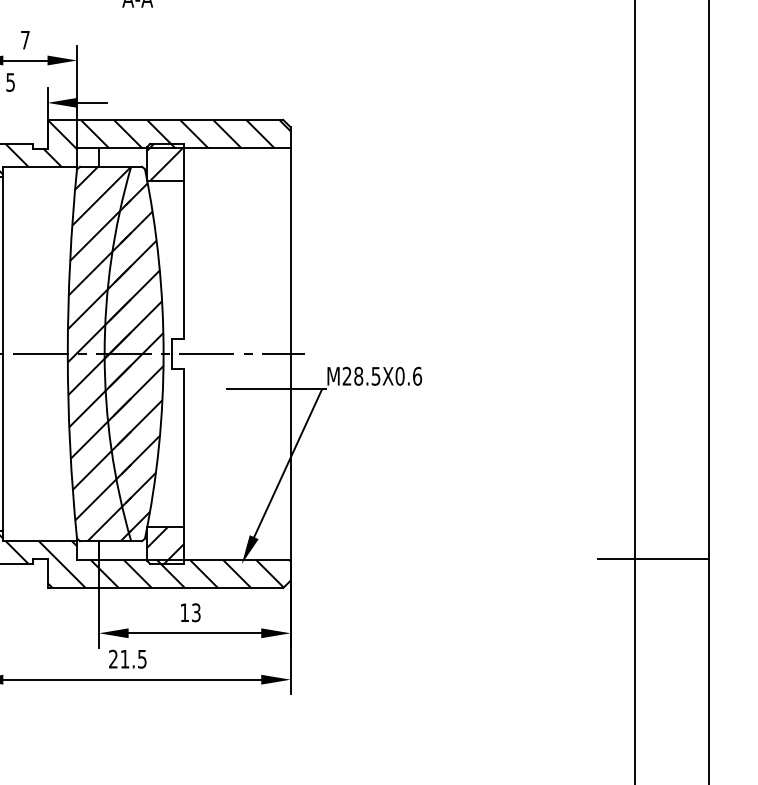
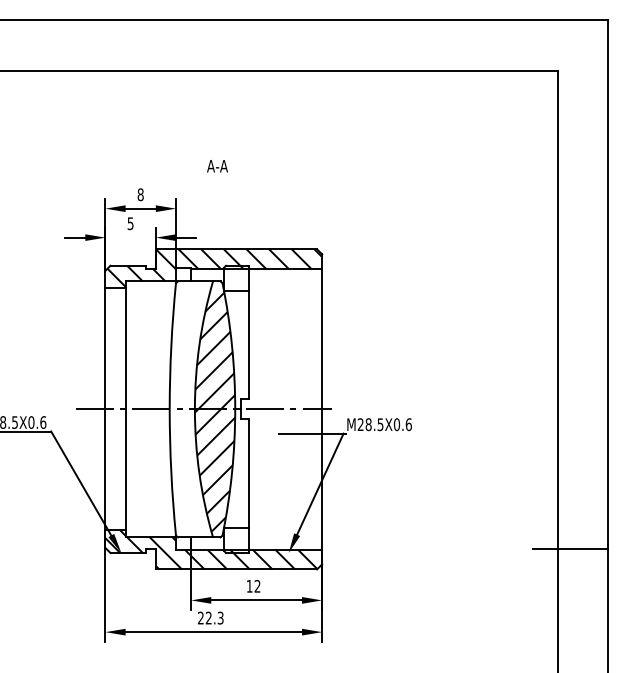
text: (25, 39) -> (140, 194), 7 -> 8
hatch: (165, 161) -> (236, 277), removed
hatch: (99, 354) -> (191, 409), removed
hatch: (165, 545) -> (236, 540), removed
text: (196, 612) -> (257, 586), 13 -> 12
text: (133, 658) -> (214, 617), 21.5 -> 22.3

